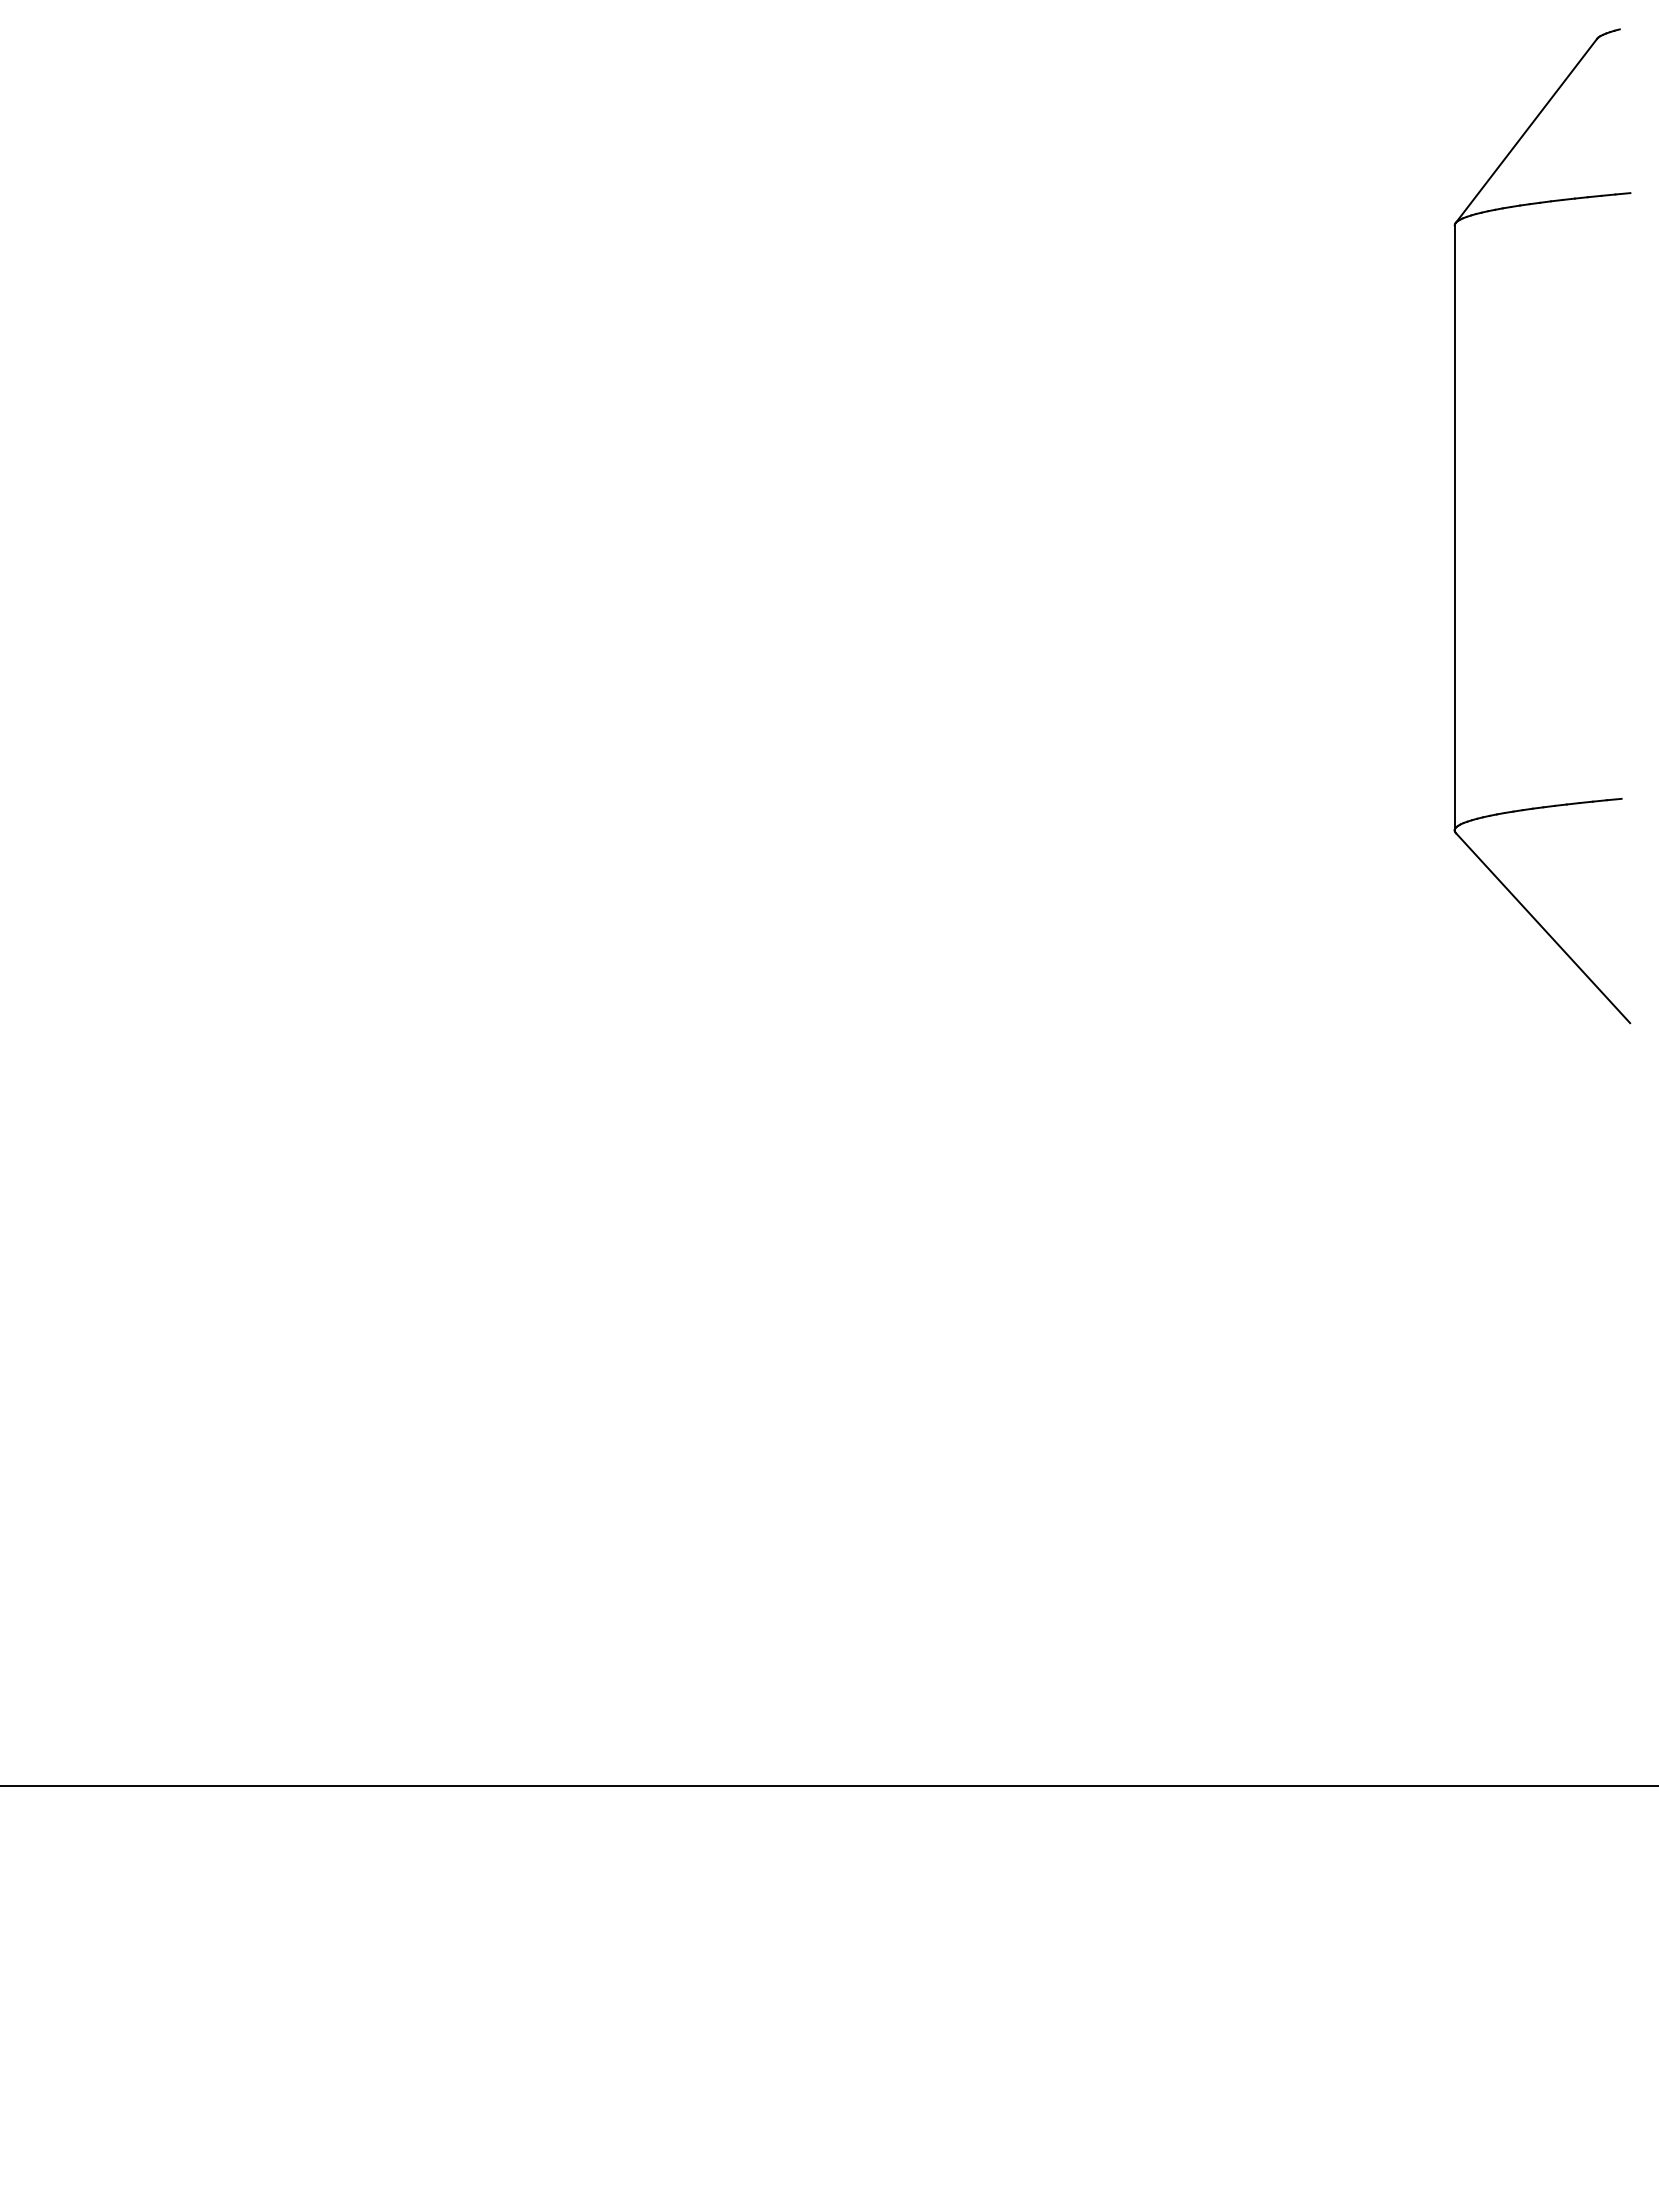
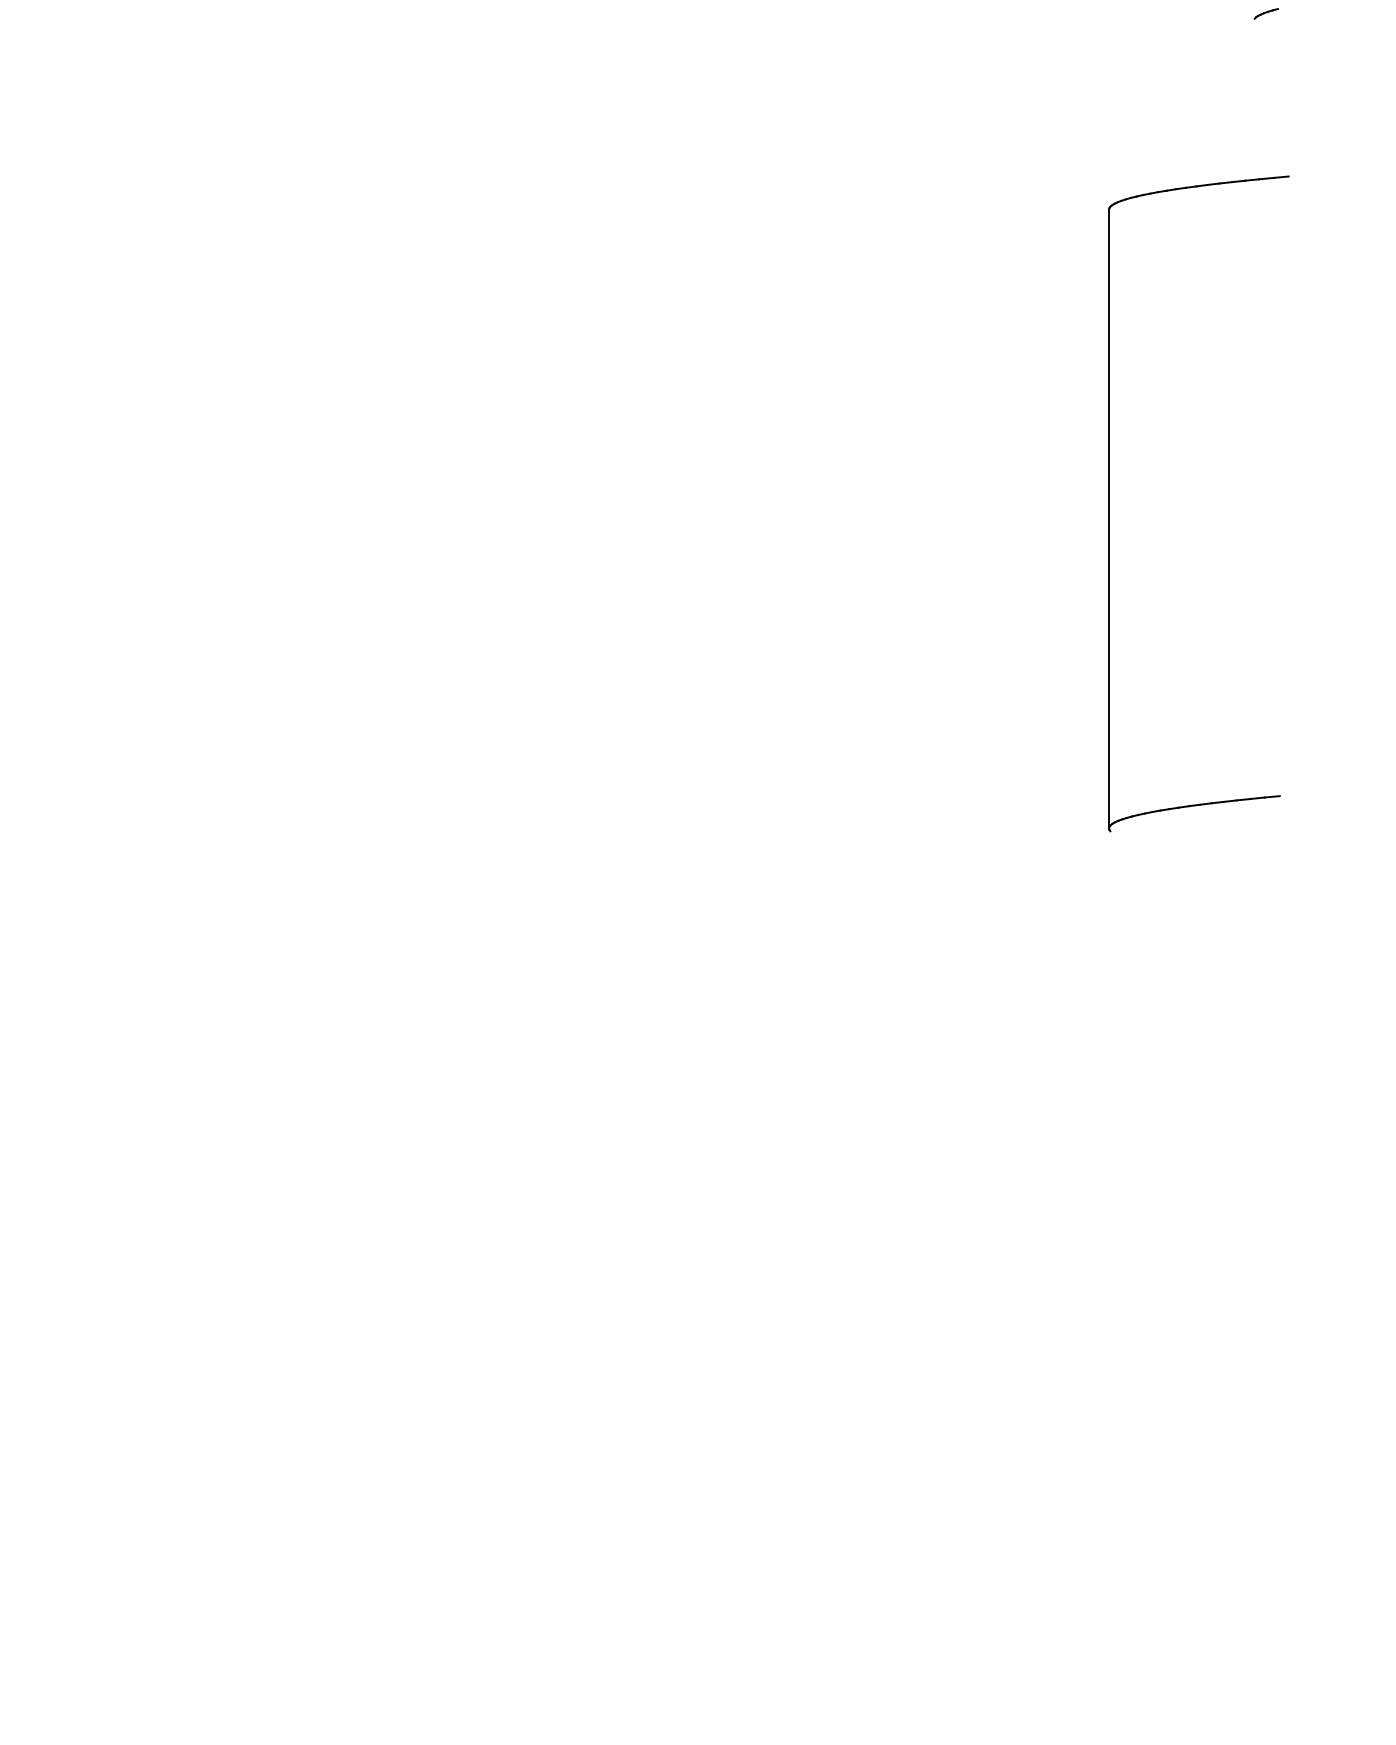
line: (1526, 130) -> (1182, 112), removed
line: (1543, 928) -> (1199, 928), removed

